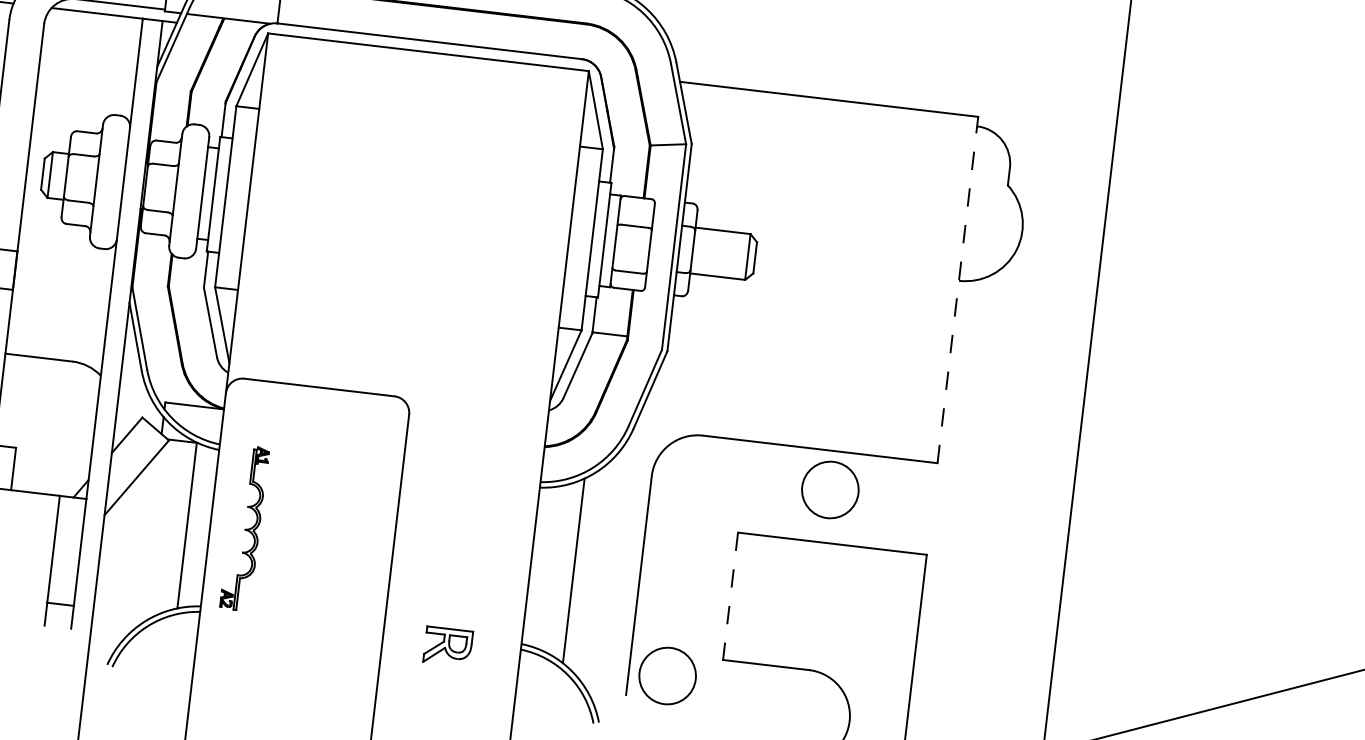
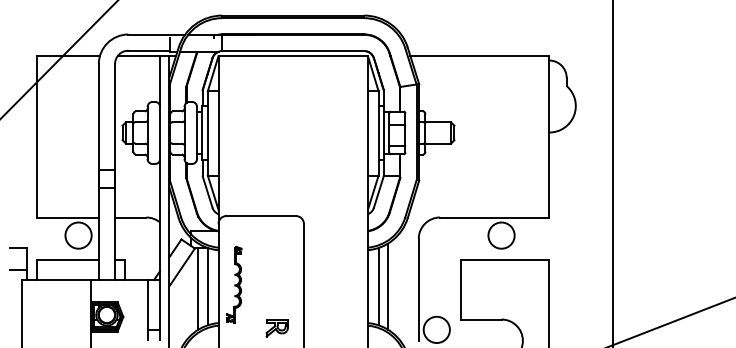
line: (958, 289) -> (549, 136), dashed -> solid
line: (166, 527) -> (198, 288), added
line: (553, 568) -> (378, 286), added
line: (730, 595) -> (461, 289), dashed -> solid
part: (446, 646) -> (276, 328), moved

